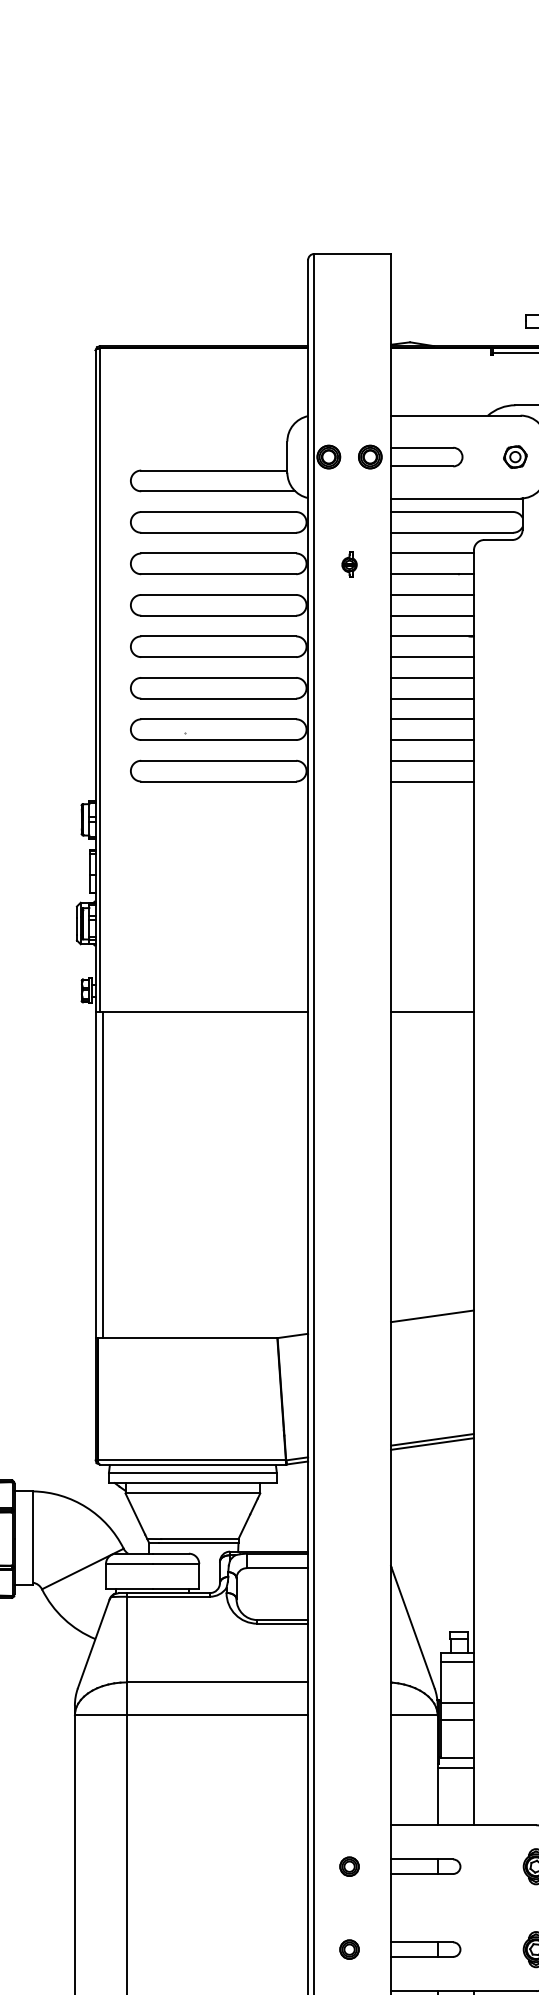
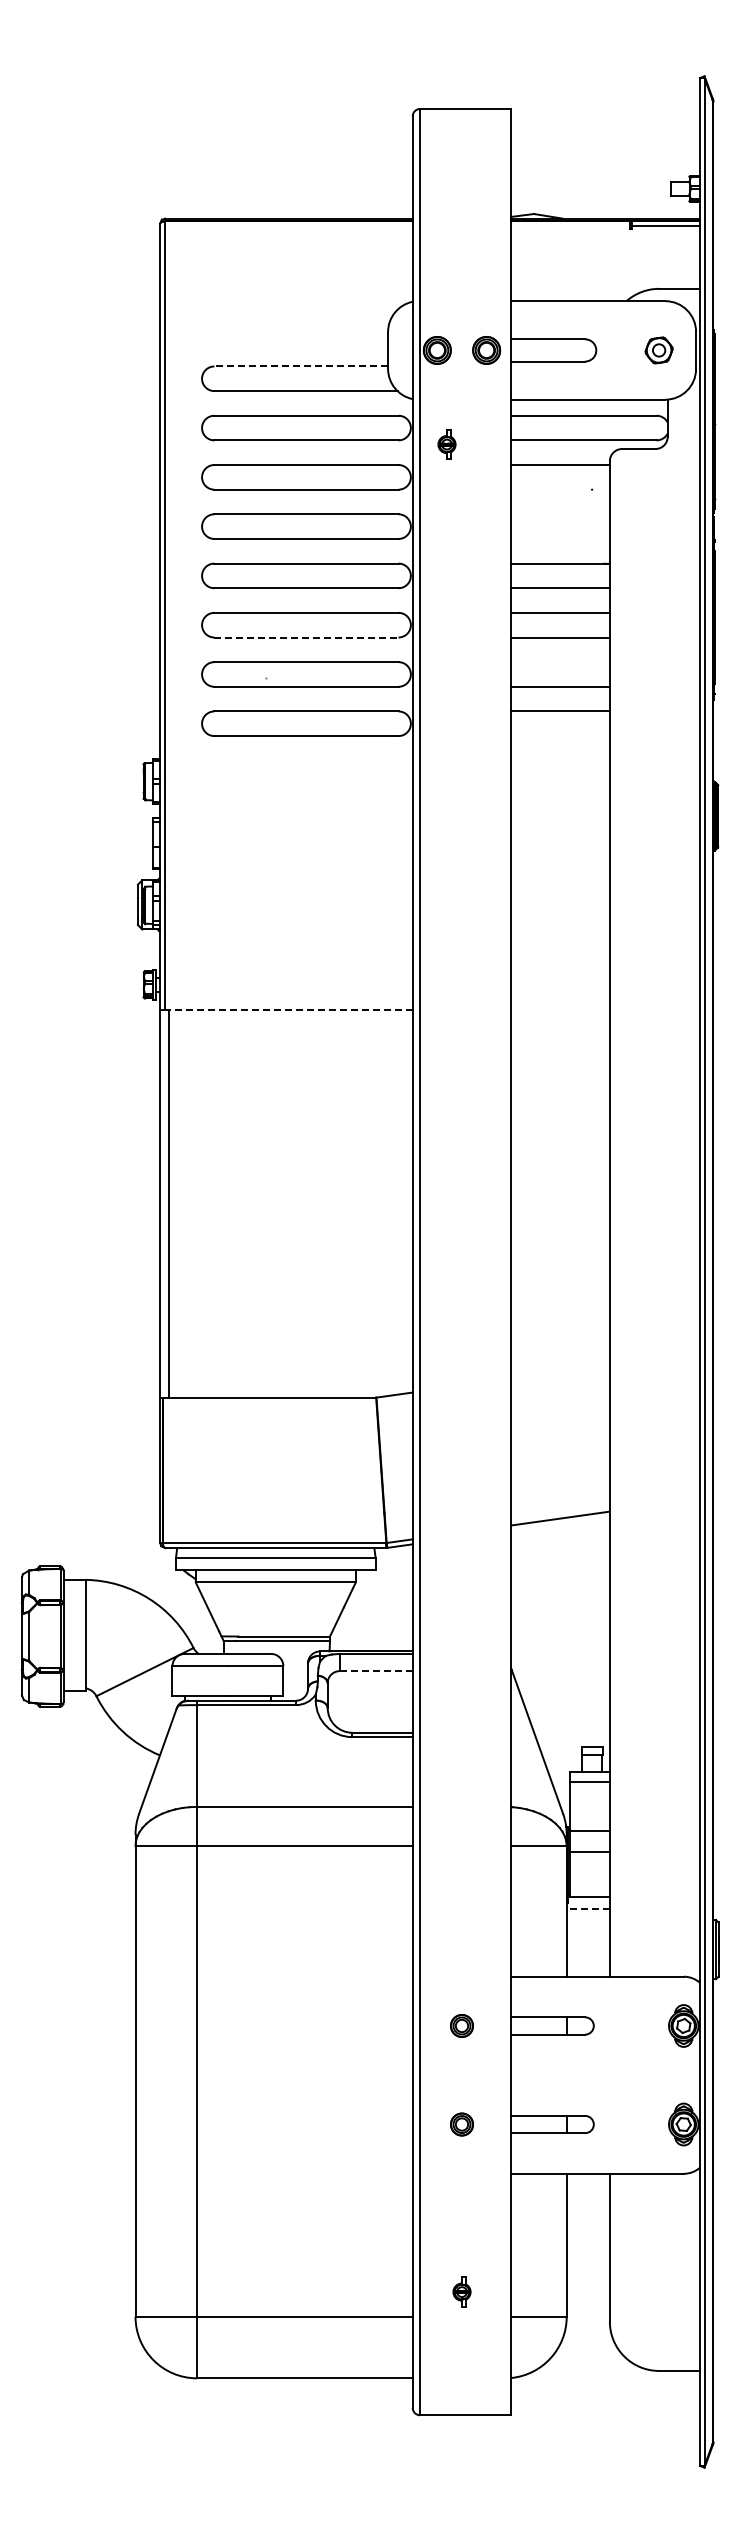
line: (214, 470) -> (301, 366), solid -> dashed
part: (349, 564) -> (446, 444), moved
line: (432, 574) -> (560, 489), removed
line: (432, 595) -> (560, 514), removed
line: (432, 615) -> (560, 538), removed
line: (218, 698) -> (306, 637), solid -> dashed
line: (432, 719) -> (560, 662), removed
line: (432, 781) -> (560, 736), removed
line: (203, 1011) -> (288, 1009), solid -> dashed
line: (432, 1011) -> (560, 1009), removed
line: (432, 1316) -> (560, 1371), removed
line: (432, 1443) -> (560, 1523), removed
line: (277, 1568) -> (376, 1671), solid -> dashed
line: (455, 1767) -> (588, 1908), solid -> dashed

